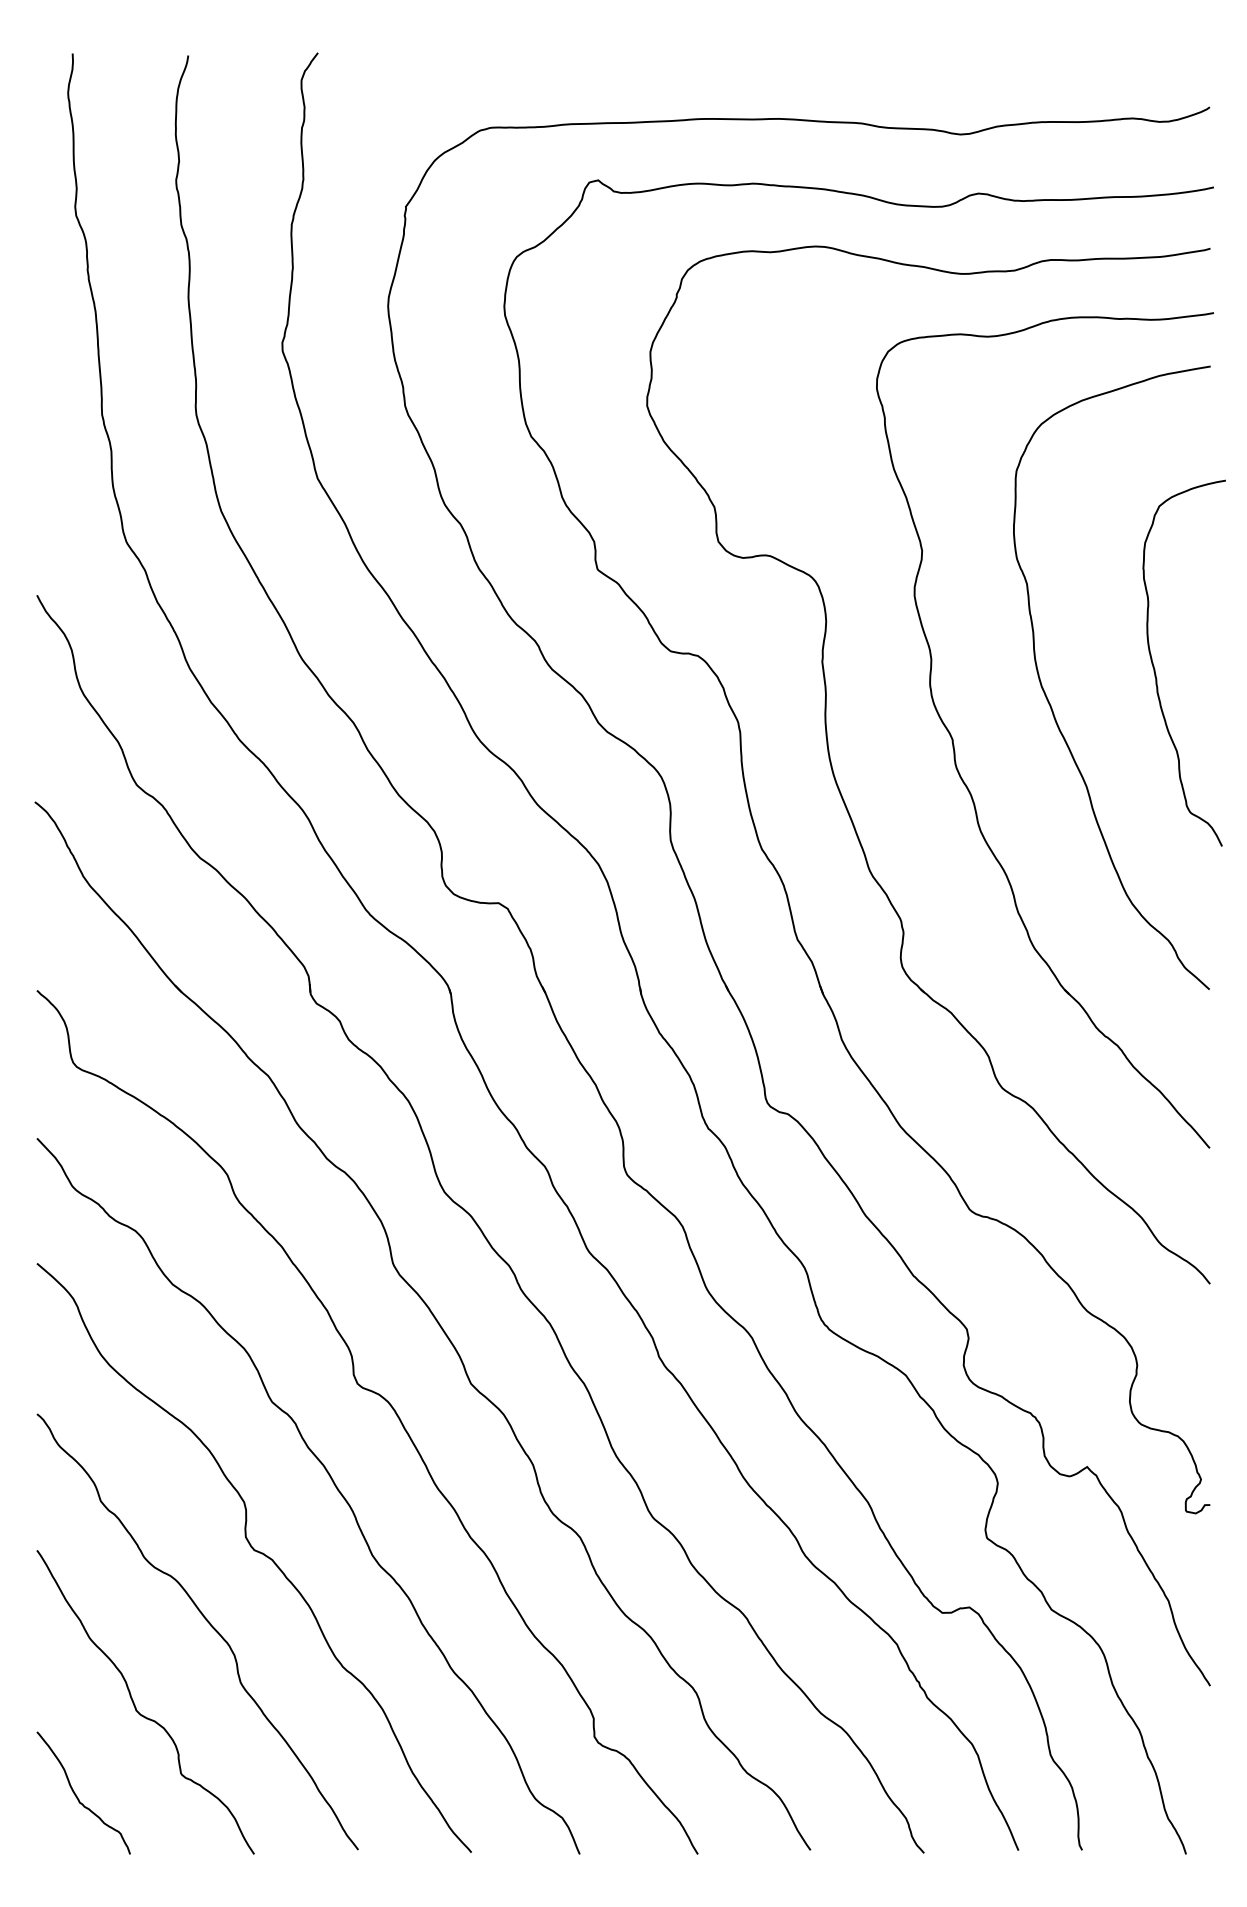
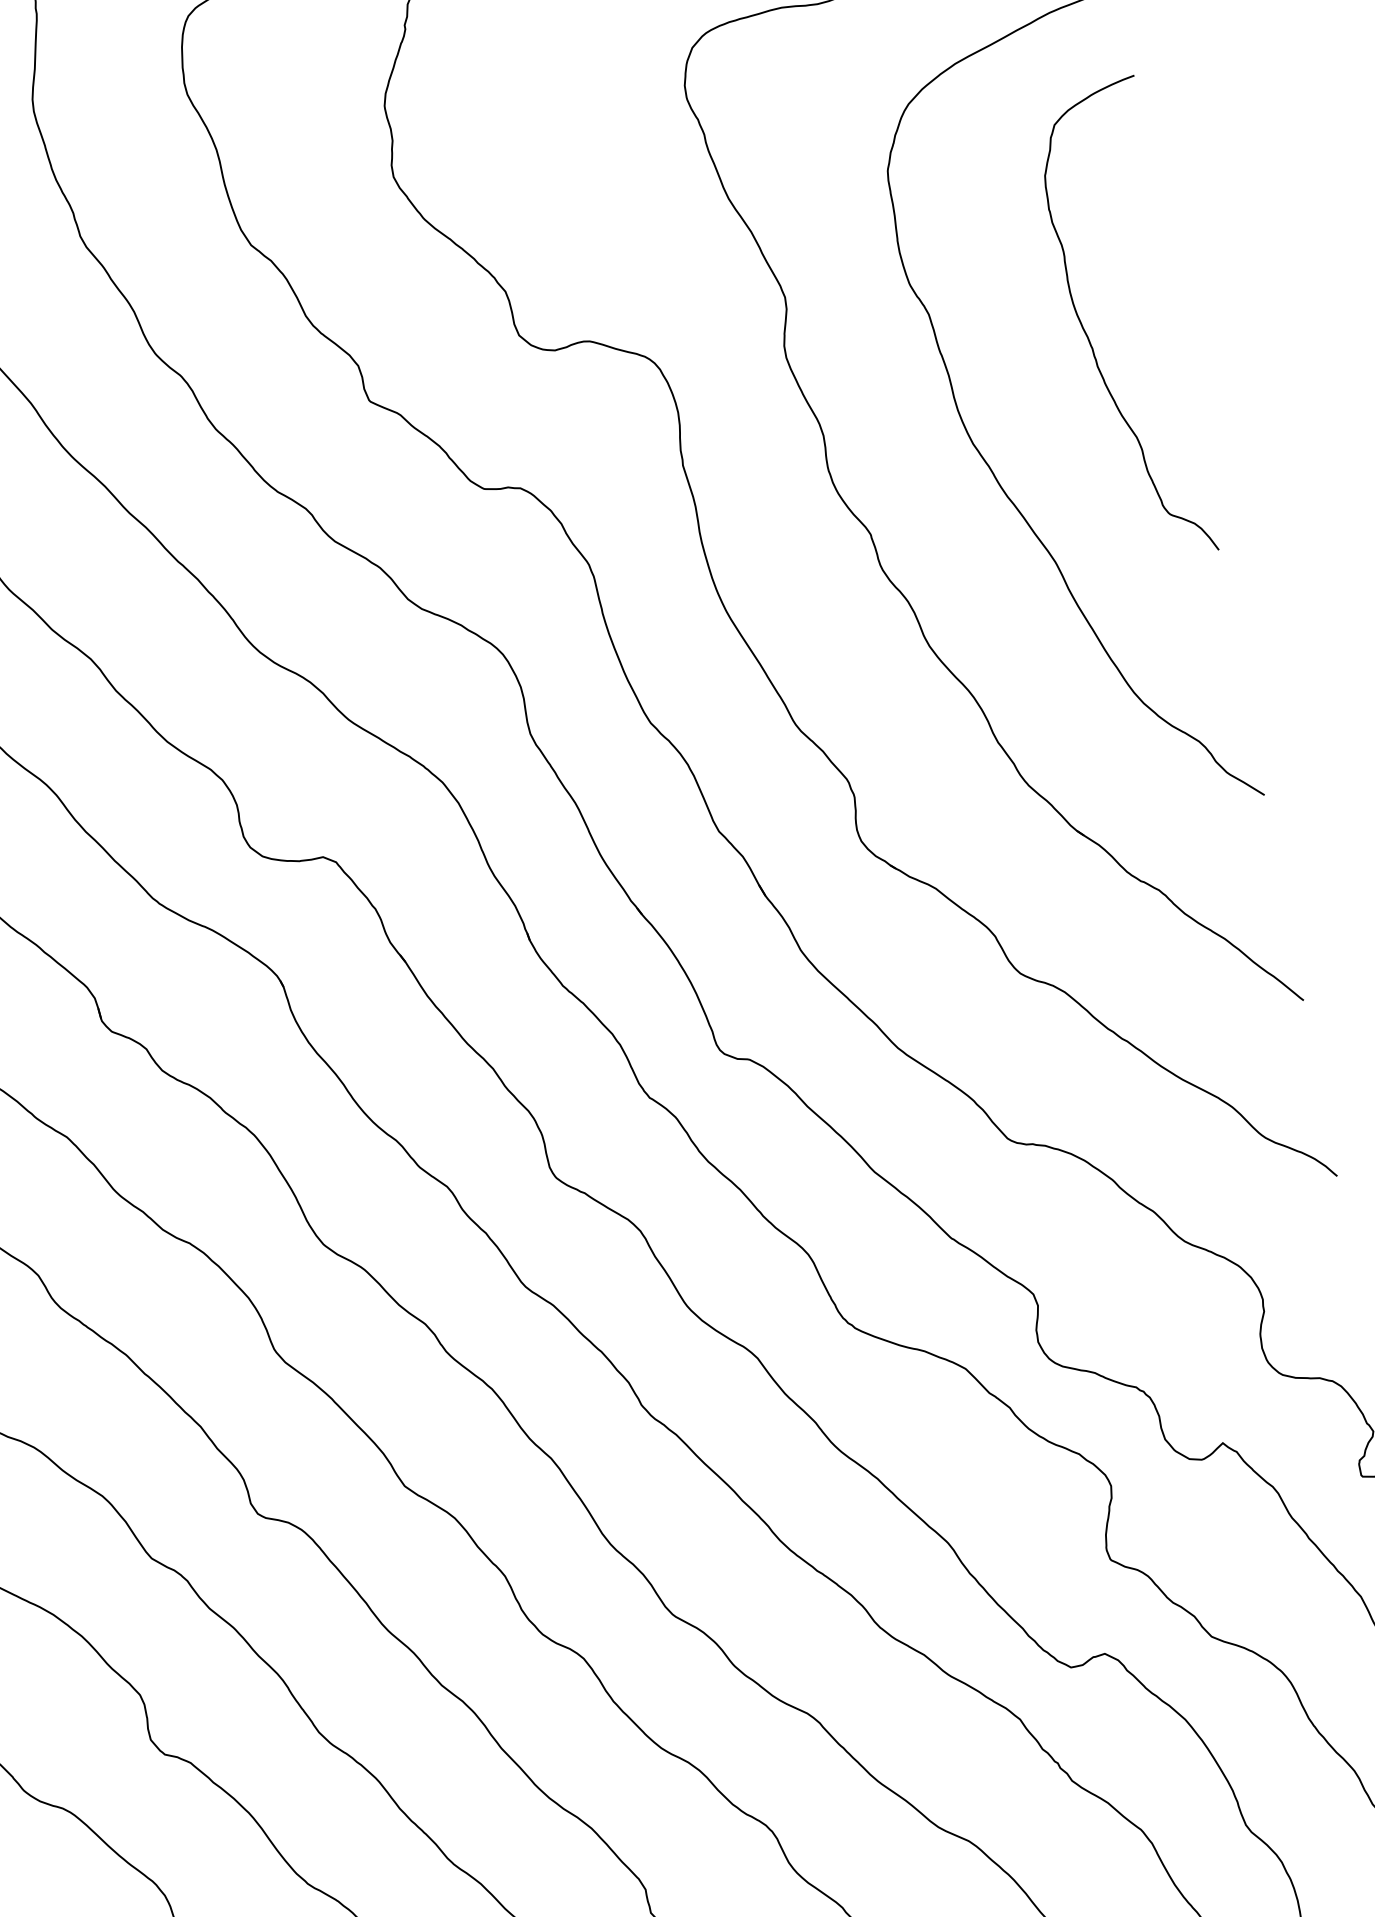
curve: (1155, 669) -> (1089, 337), moved

